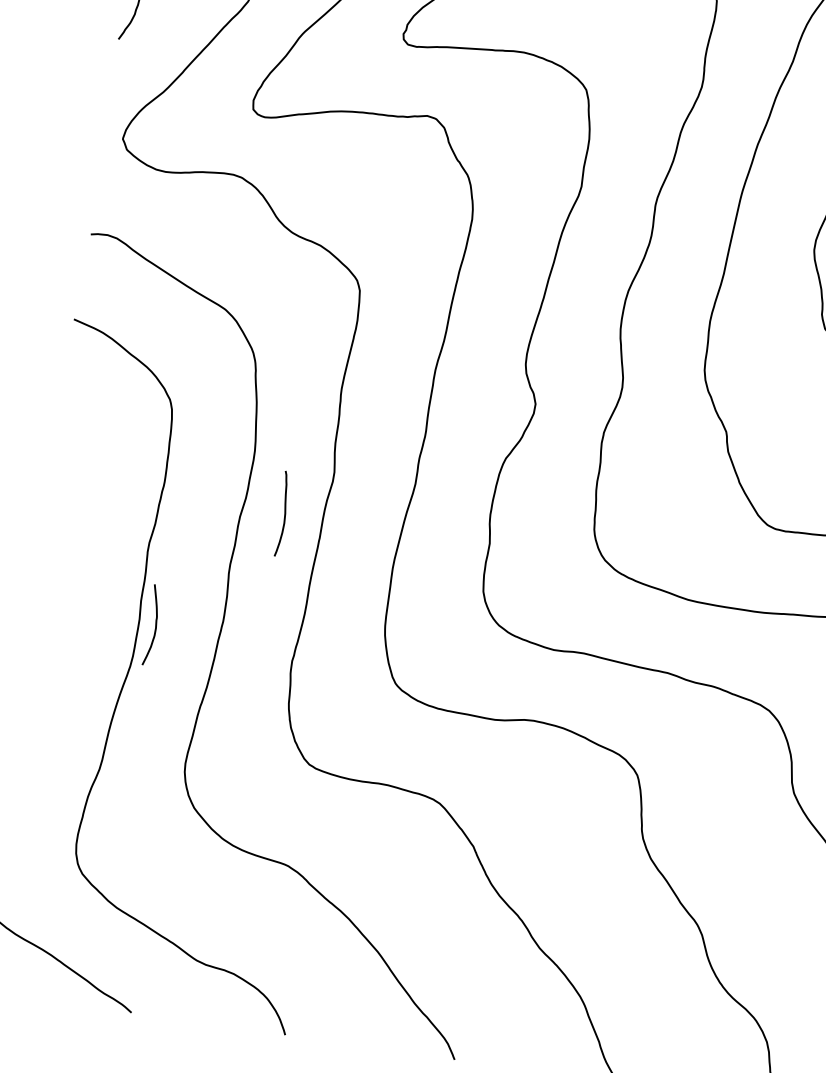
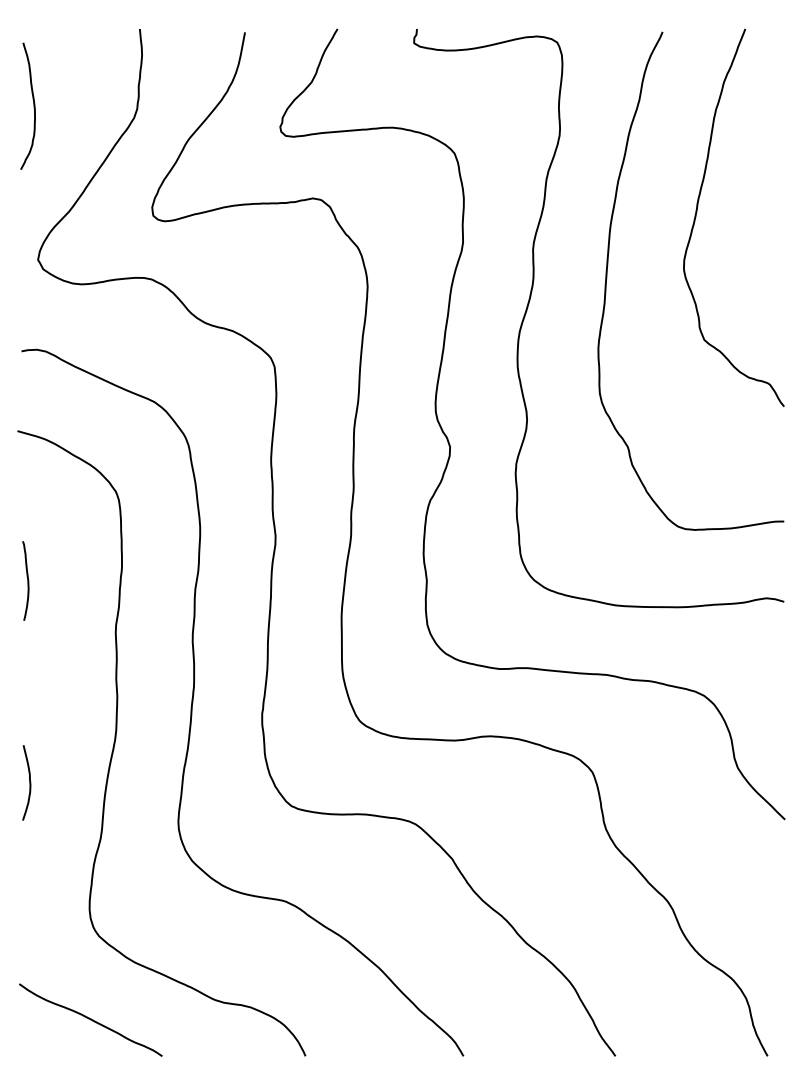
curve: (284, 513) -> (27, 580), moved
curve: (155, 625) -> (29, 782), moved

